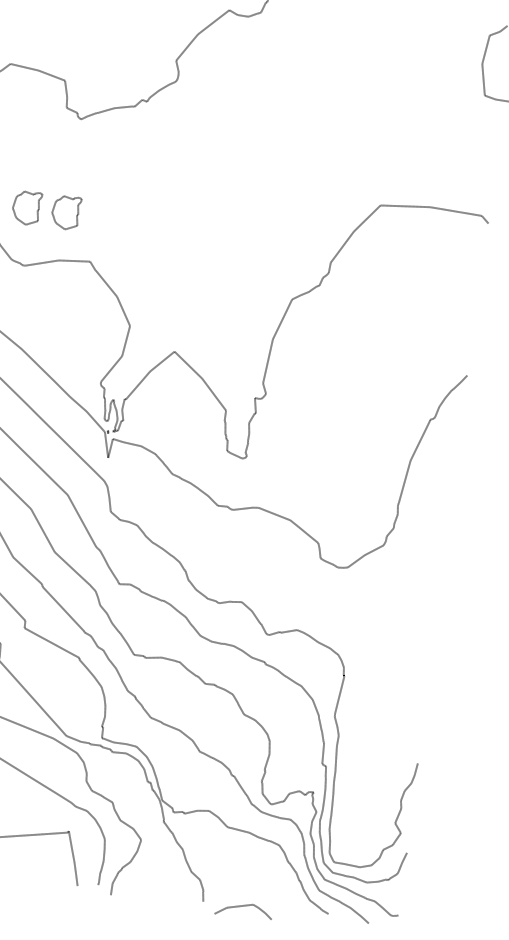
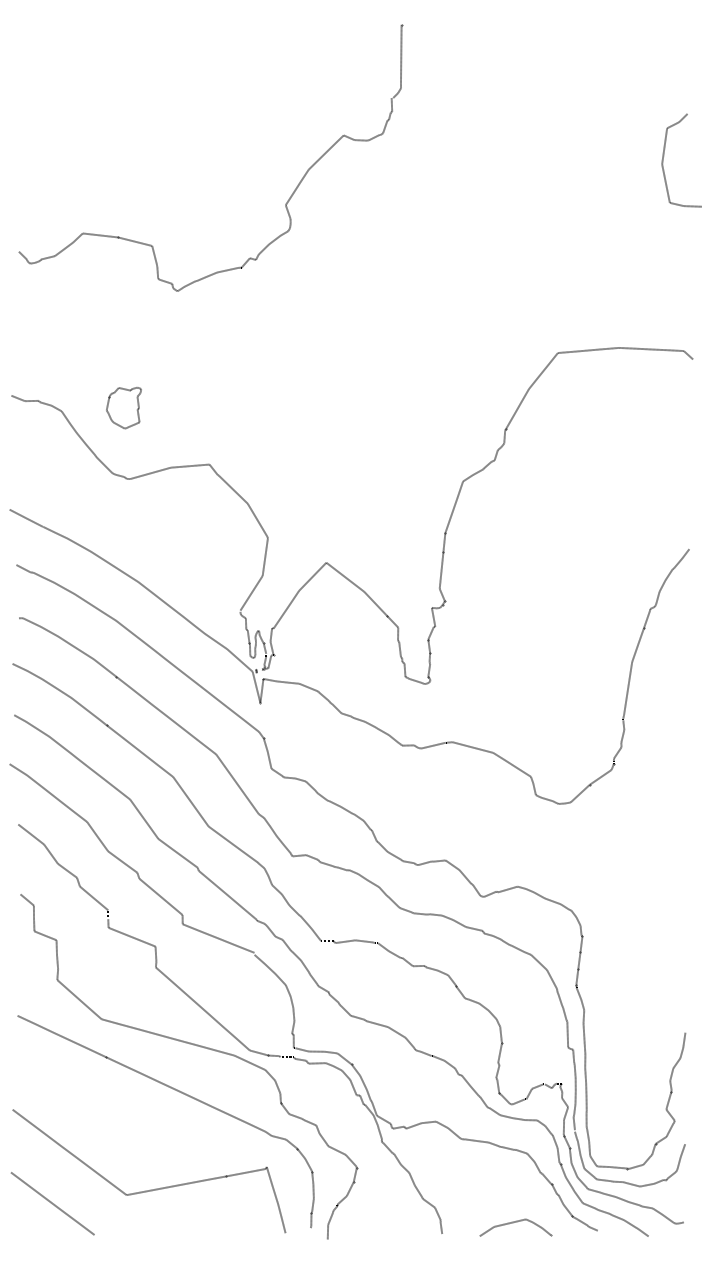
part: (65, 213) -> (172, 408), removed
curve: (242, 906) -> (513, 1223), moved

